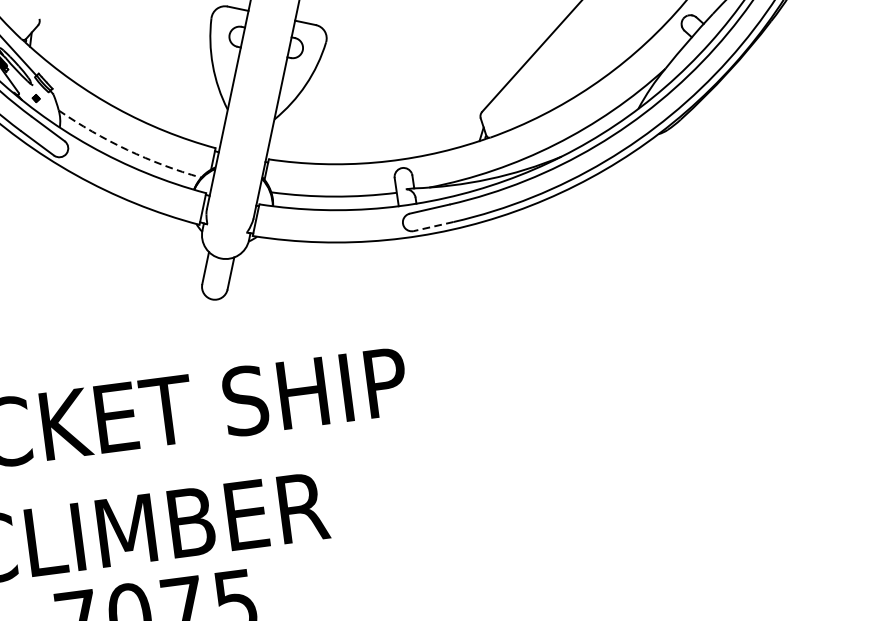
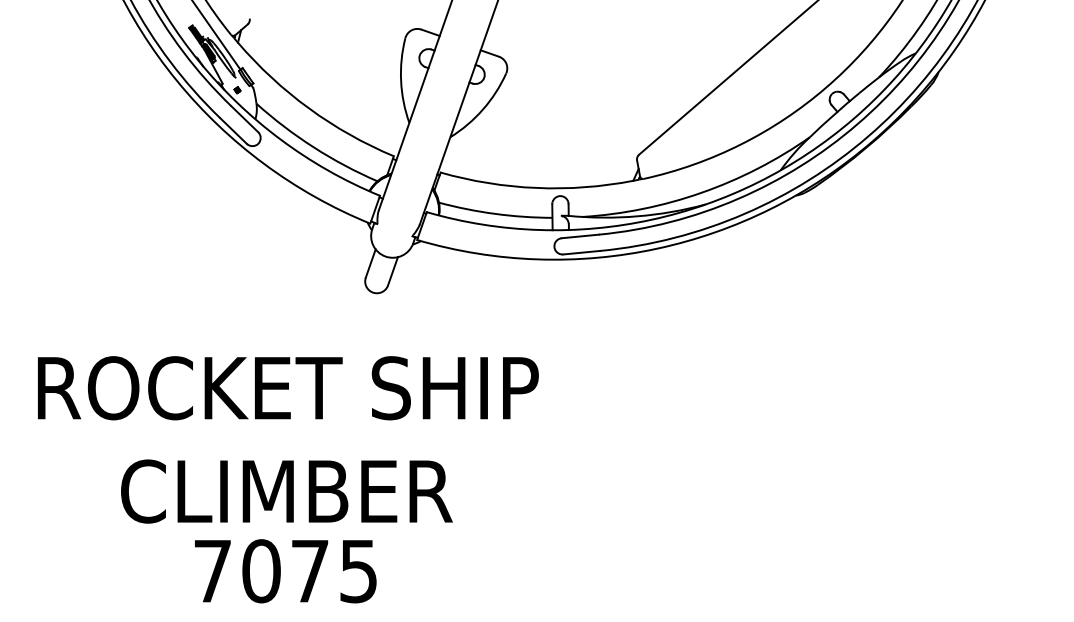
arc: (126, 150) -> (313, 147), dashed -> solid
line: (433, 226) -> (581, 252), dashed -> solid

